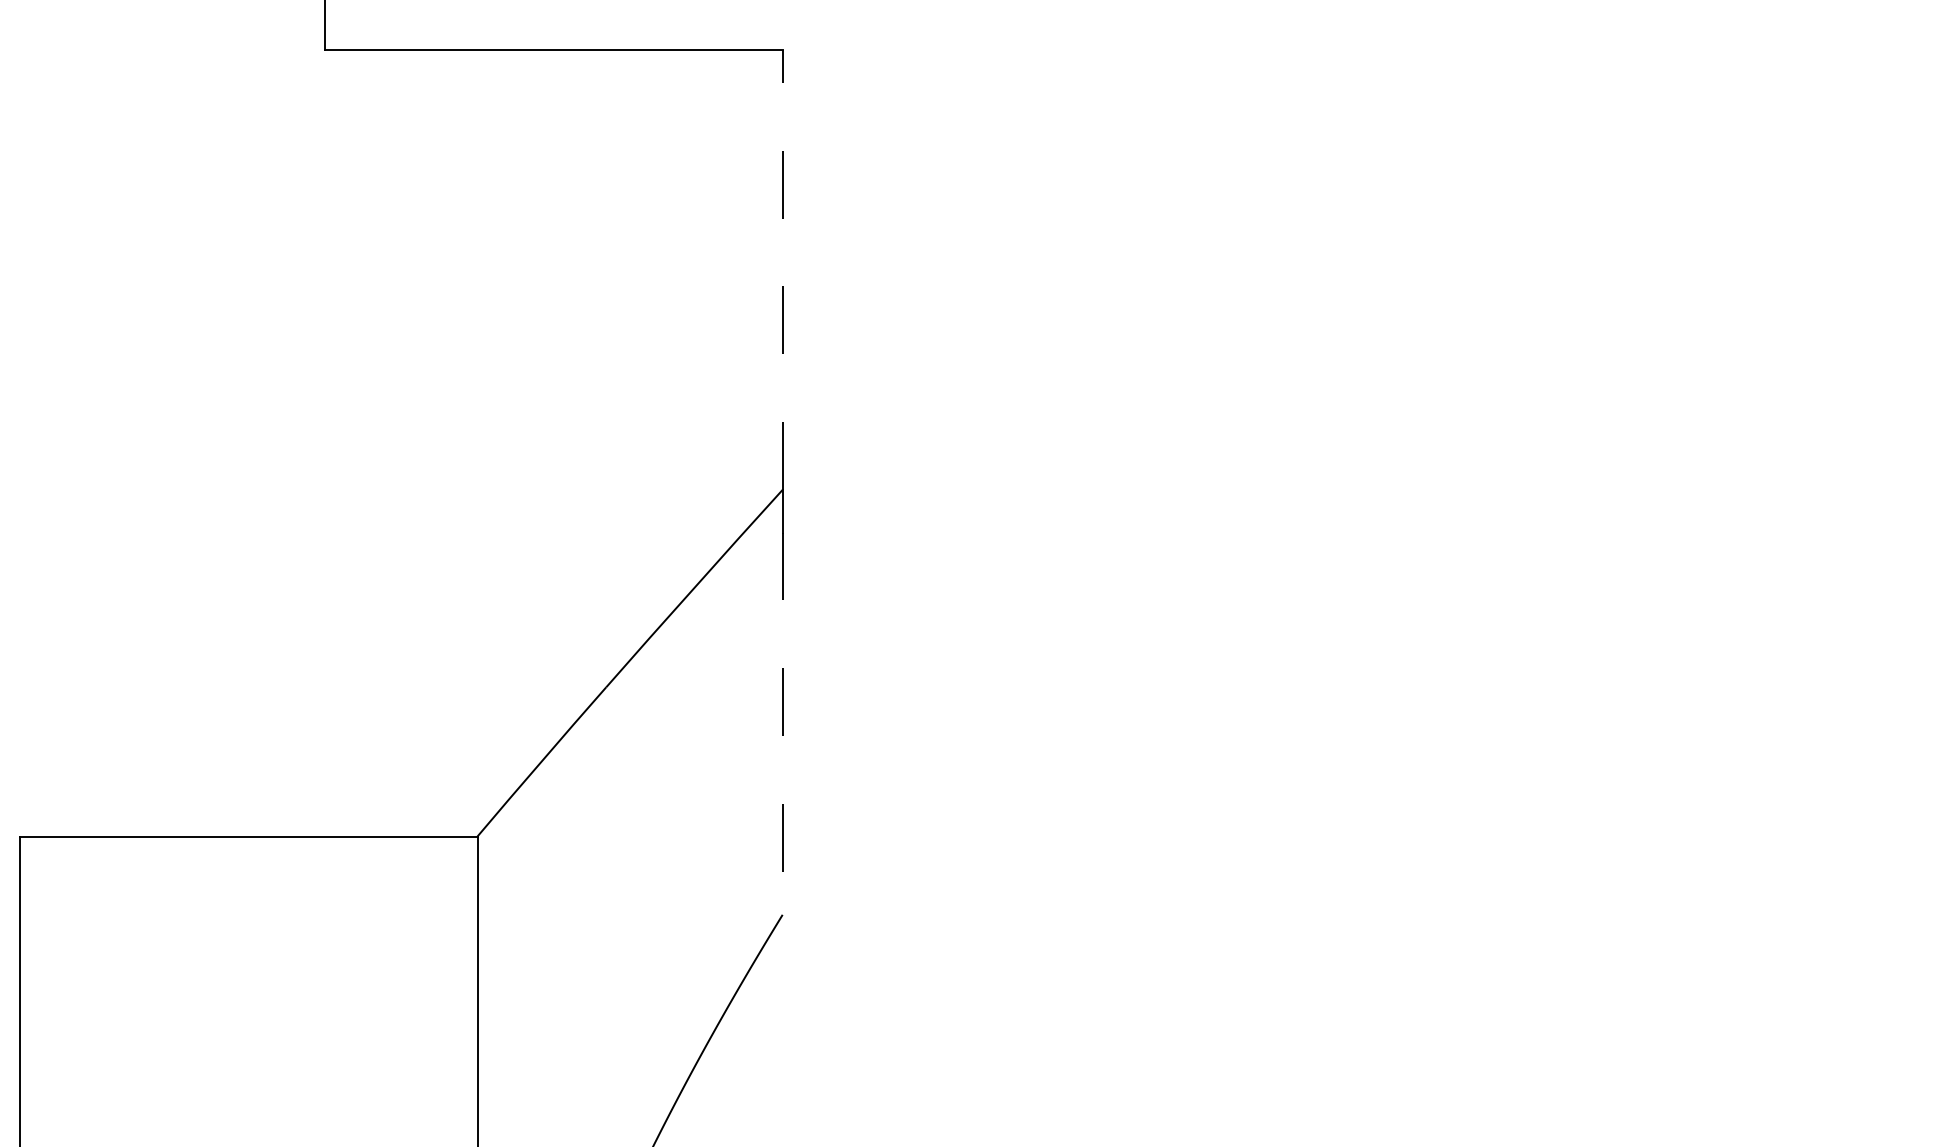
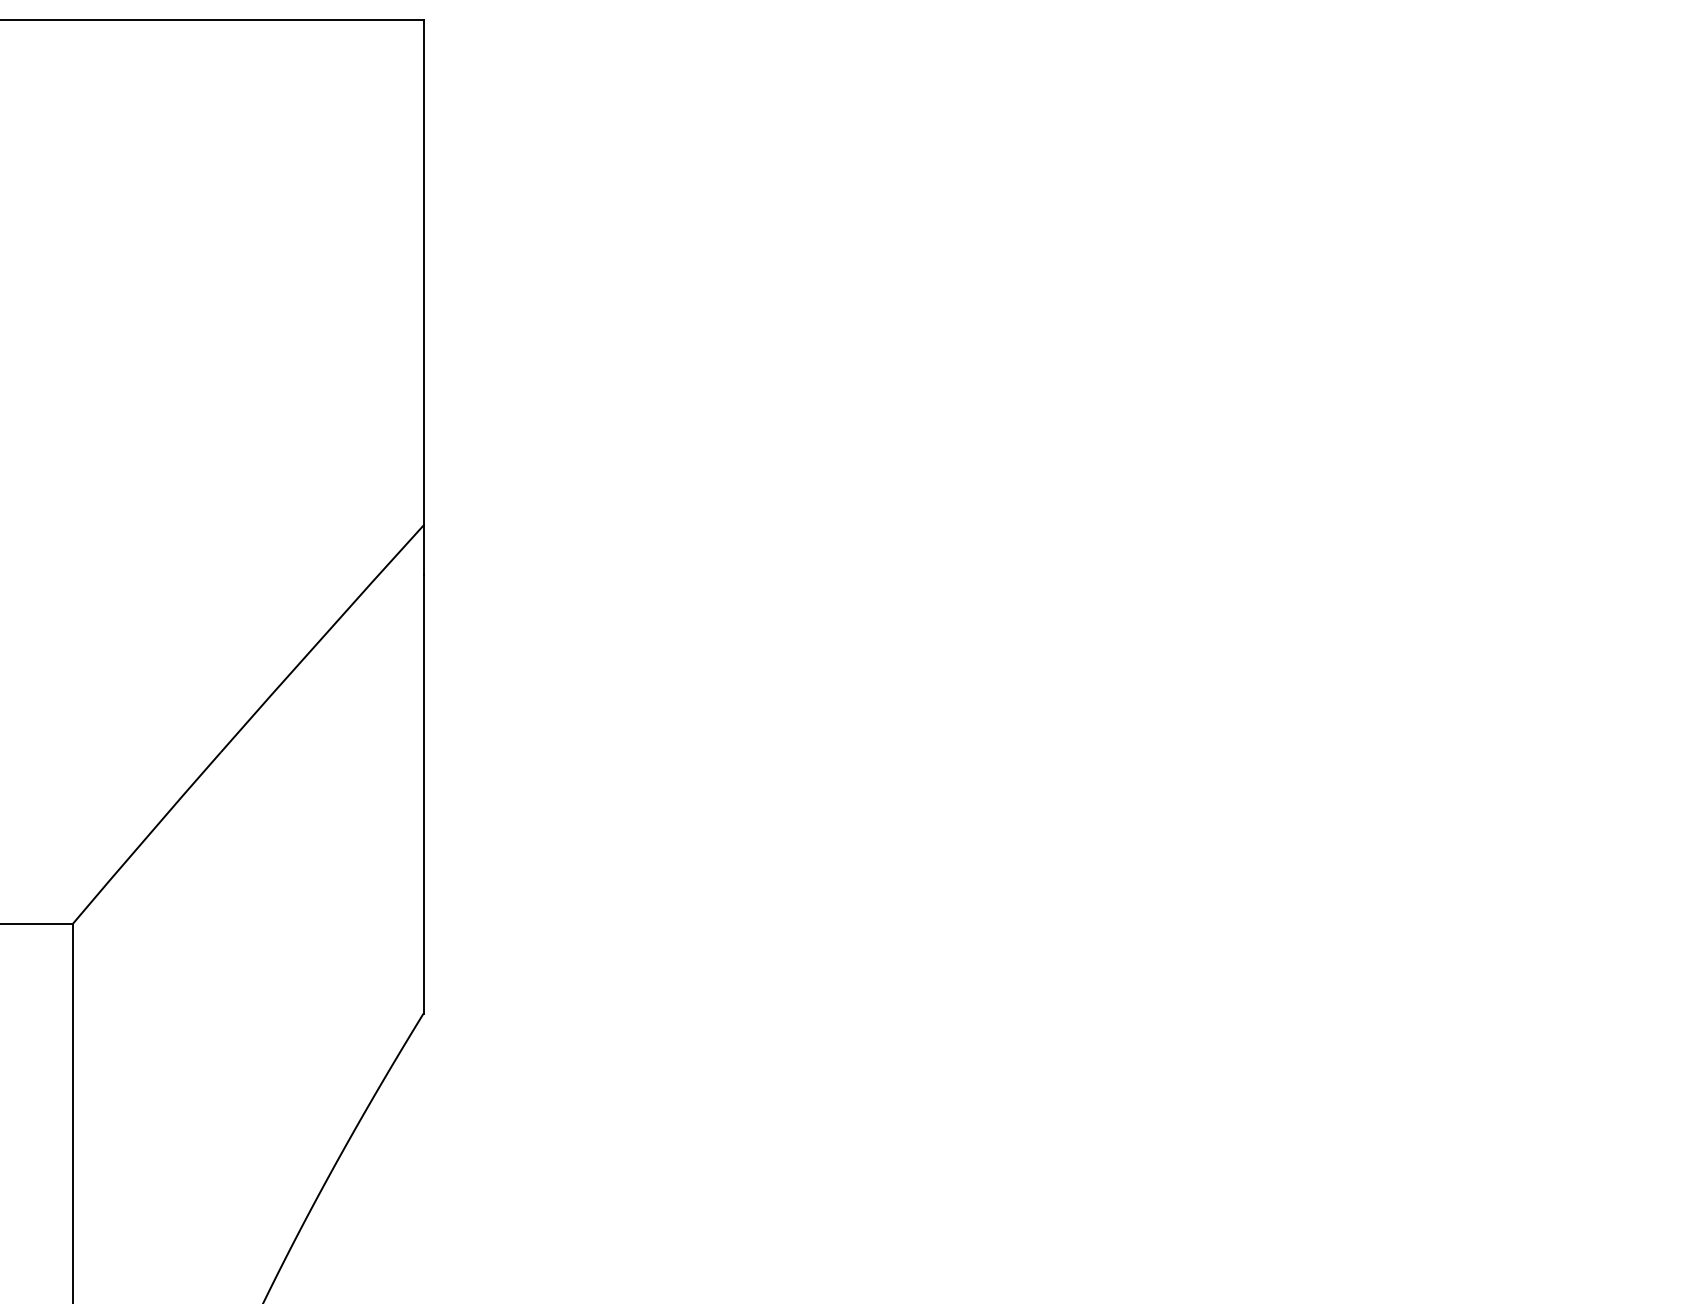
line: (782, 269) -> (423, 272), dashed -> solid
line: (782, 724) -> (423, 795), dashed -> solid

